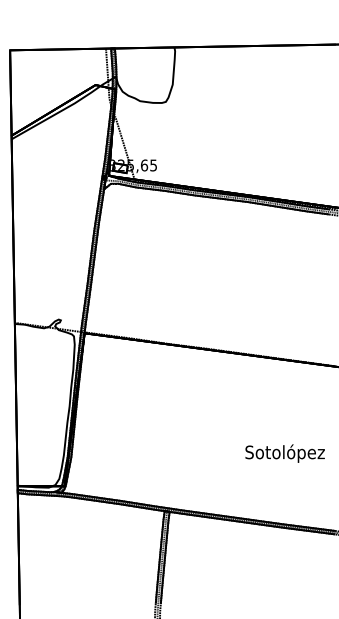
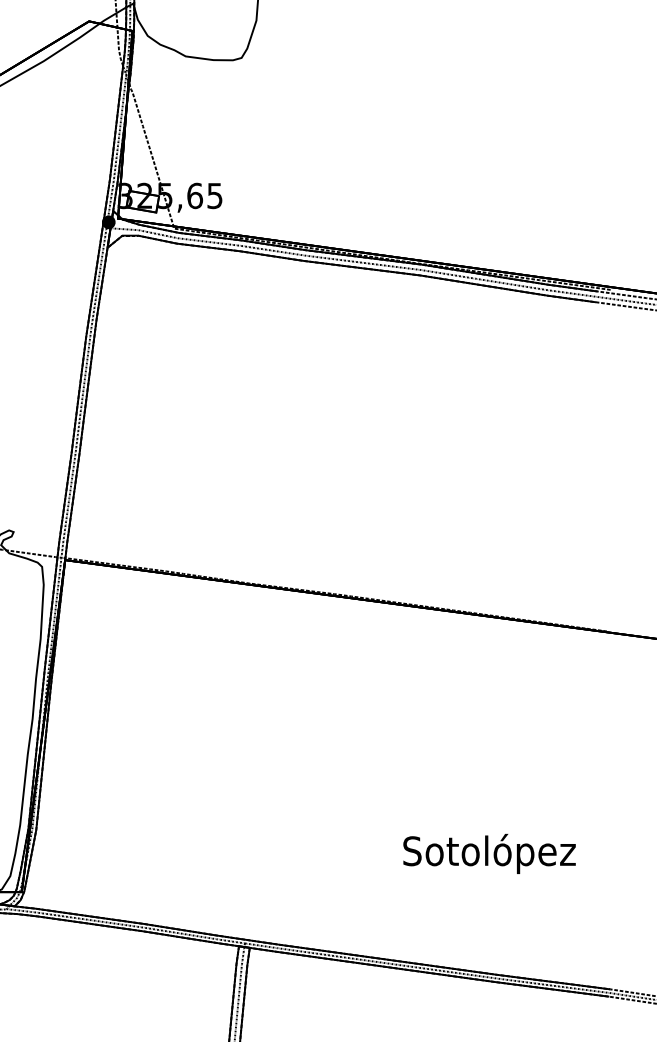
text: (284, 453) -> (488, 853), moved

